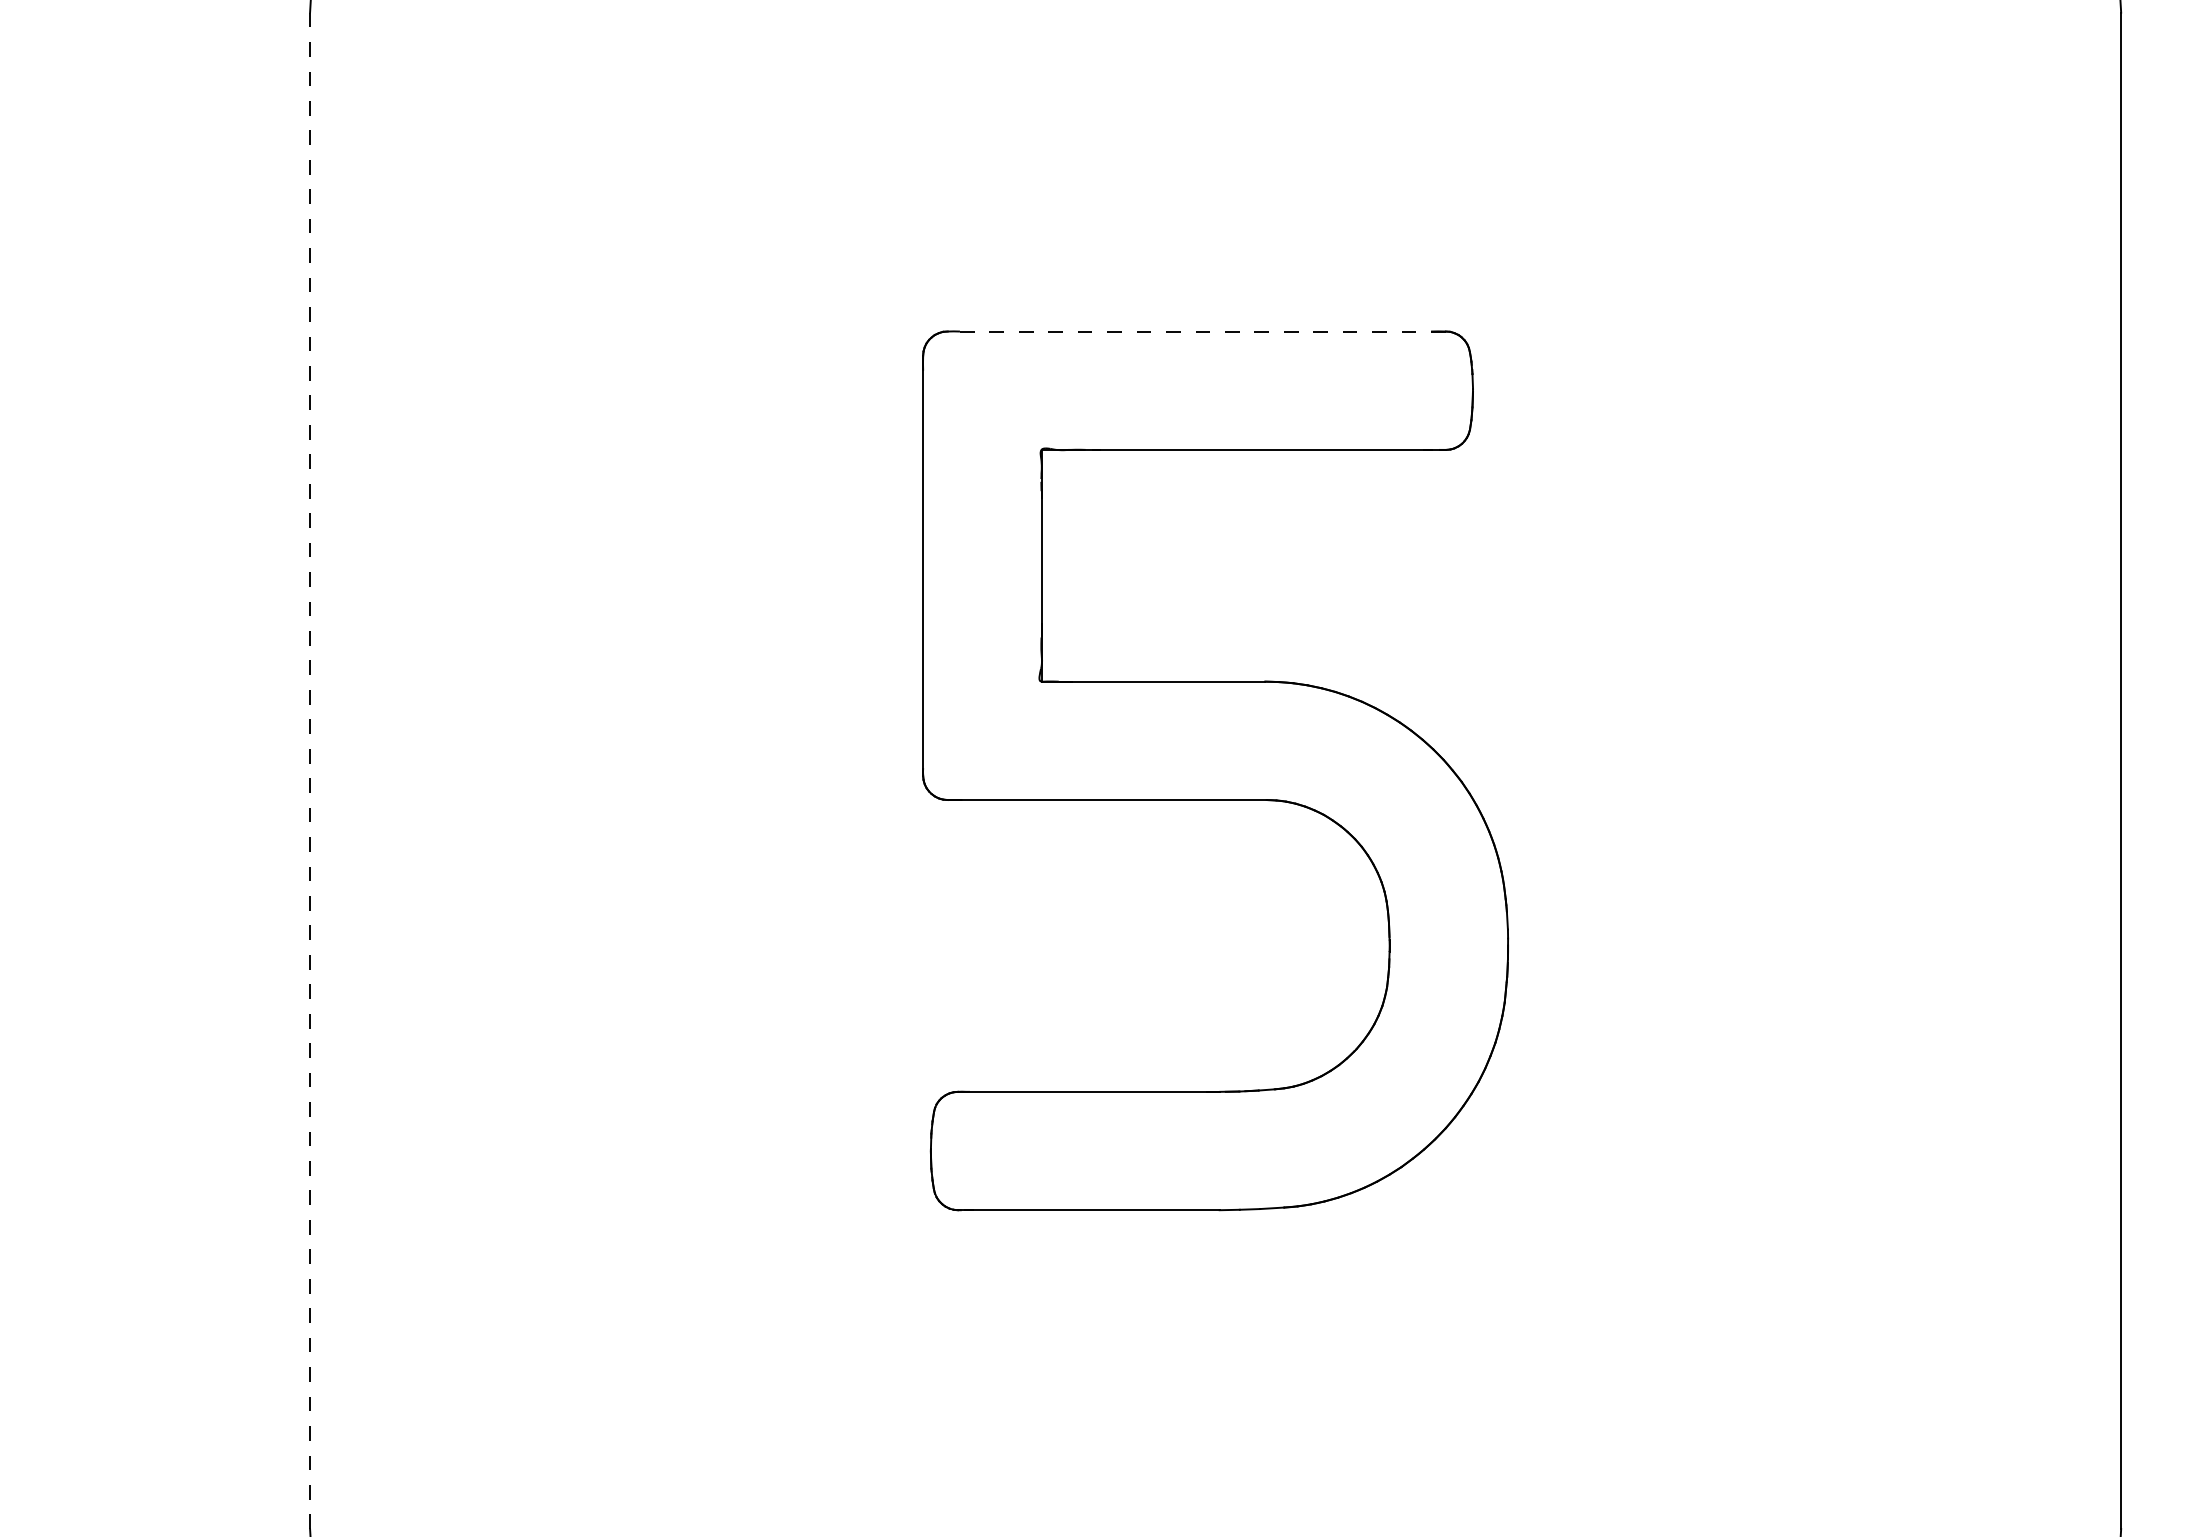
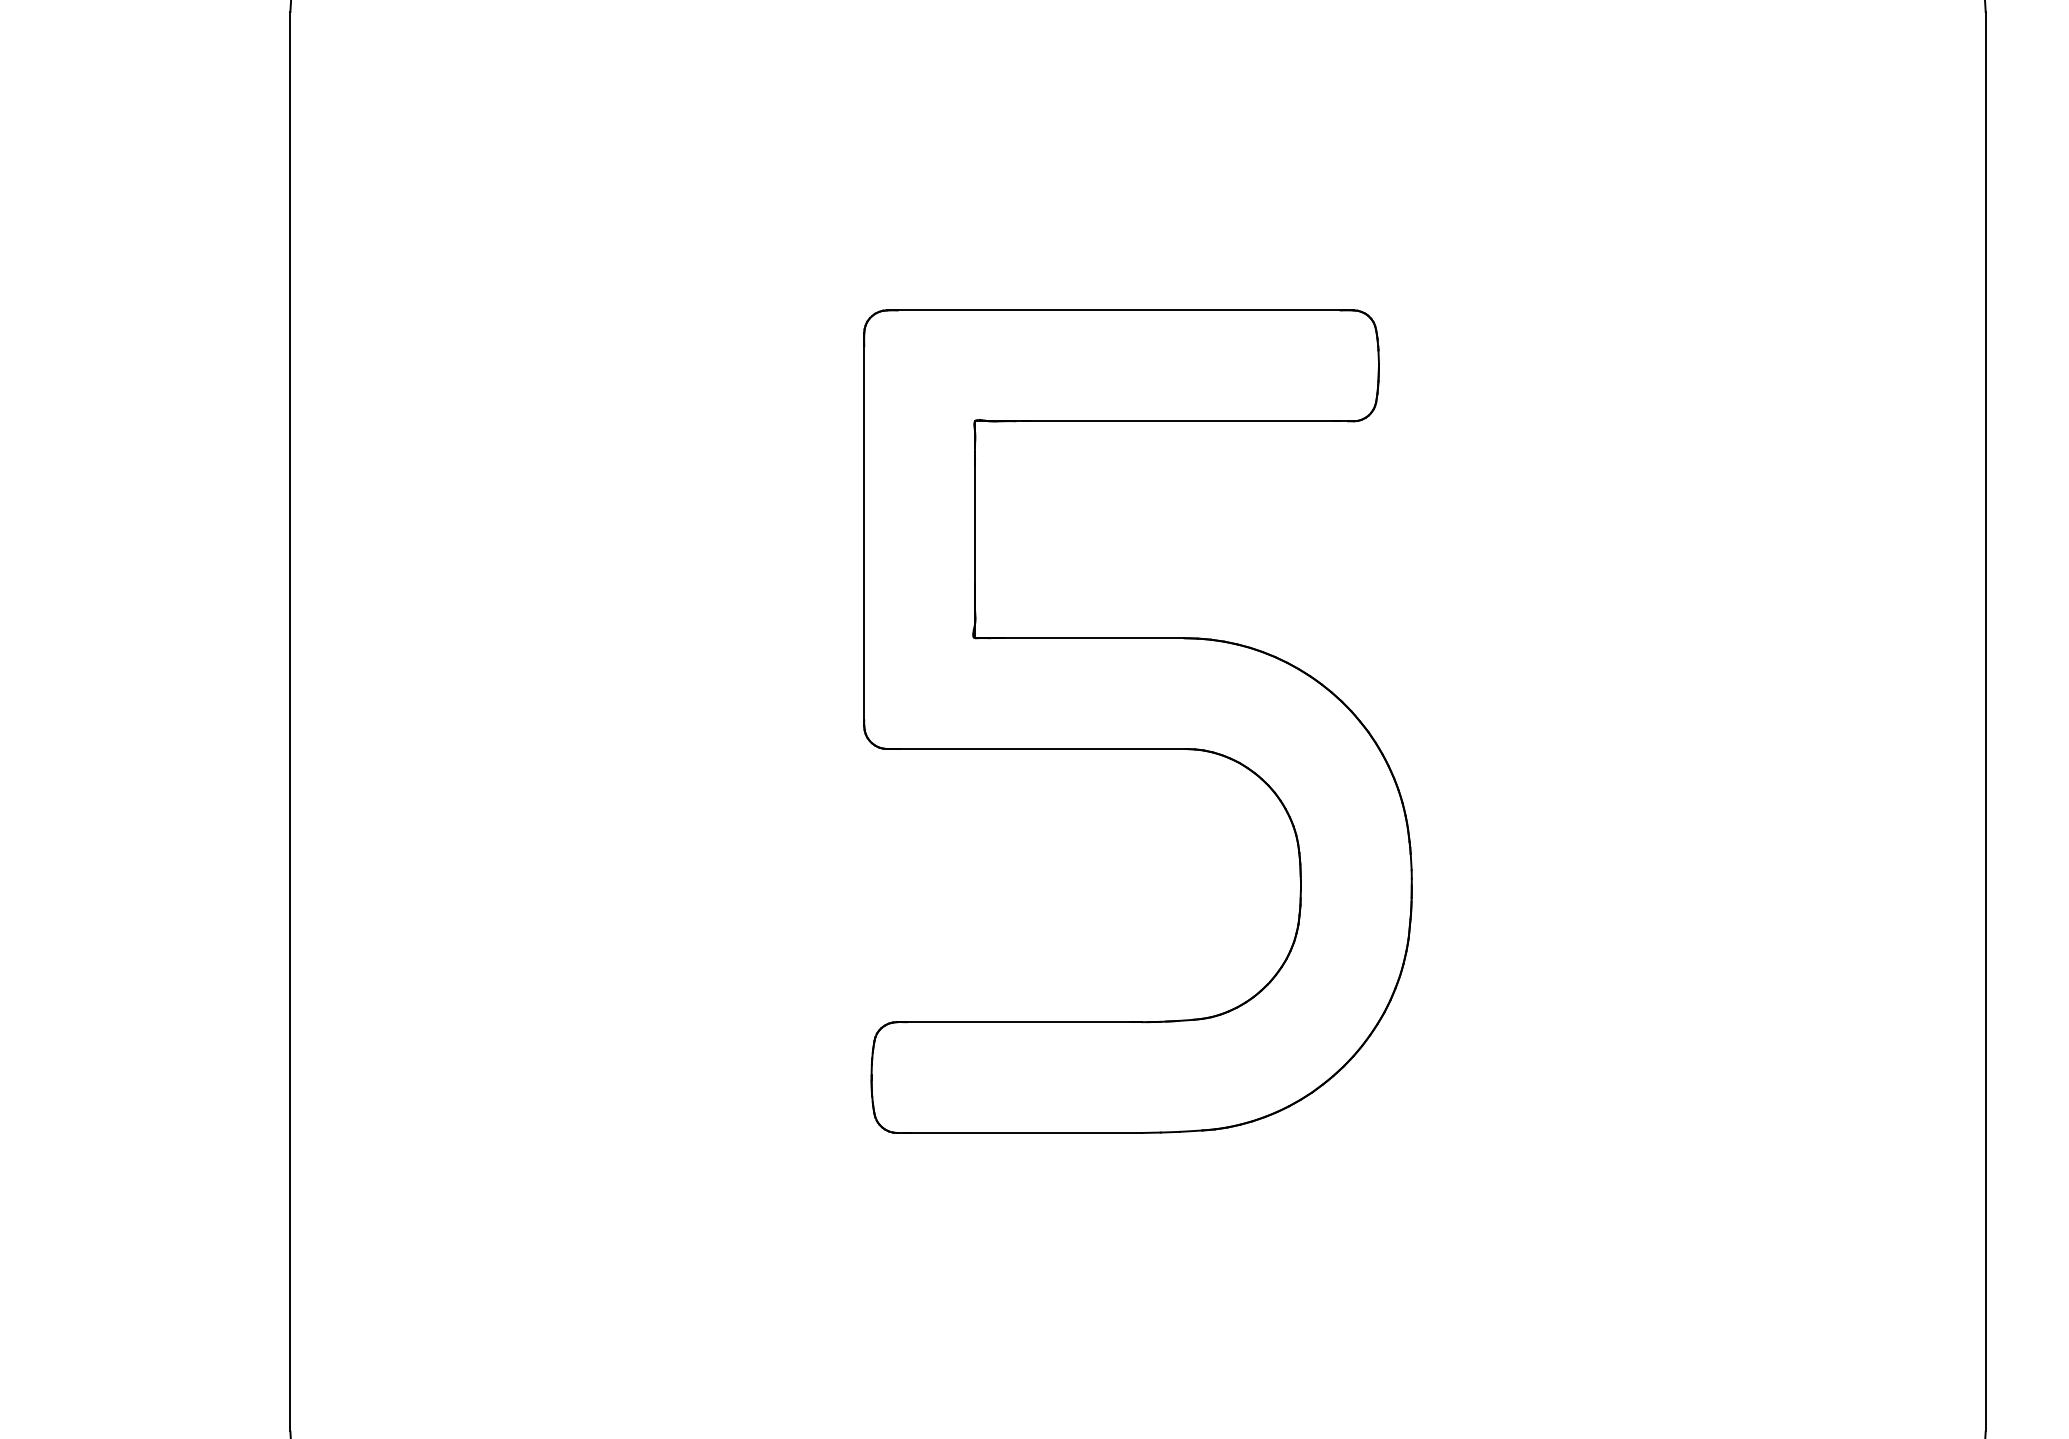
line: (1195, 331) -> (1119, 310), dashed -> solid
line: (310, 770) -> (290, 721), dashed -> solid

